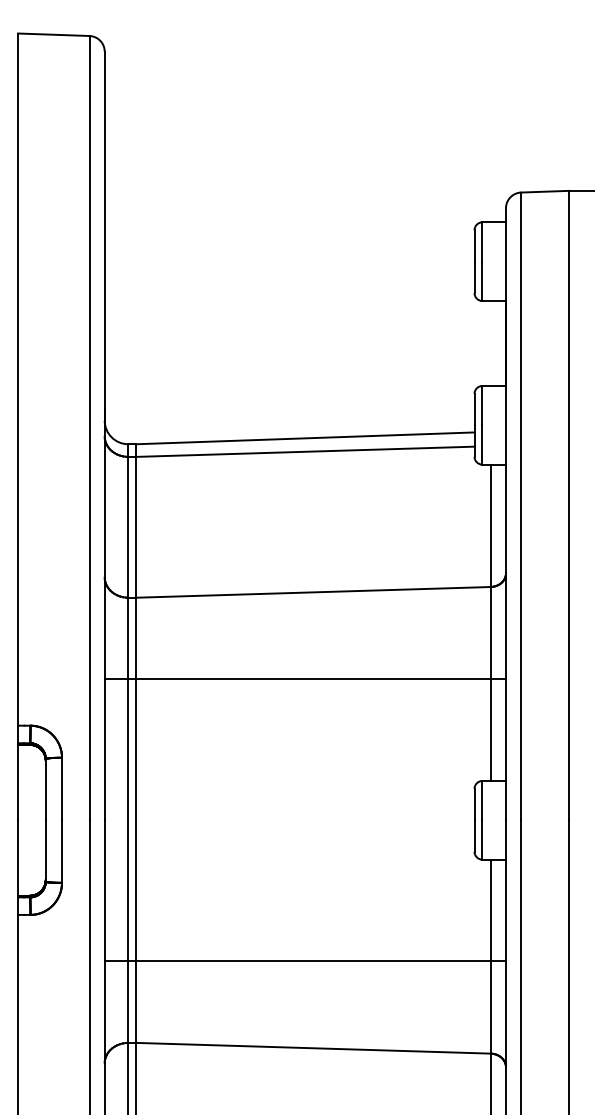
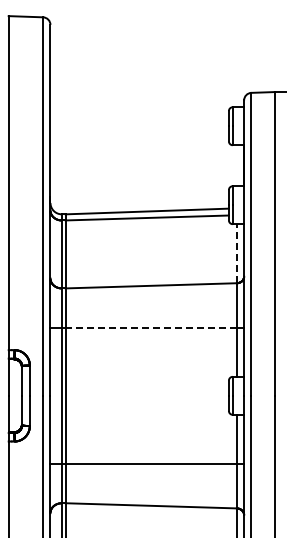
line: (490, 525) -> (236, 253), solid -> dashed
line: (314, 678) -> (151, 327), solid -> dashed

